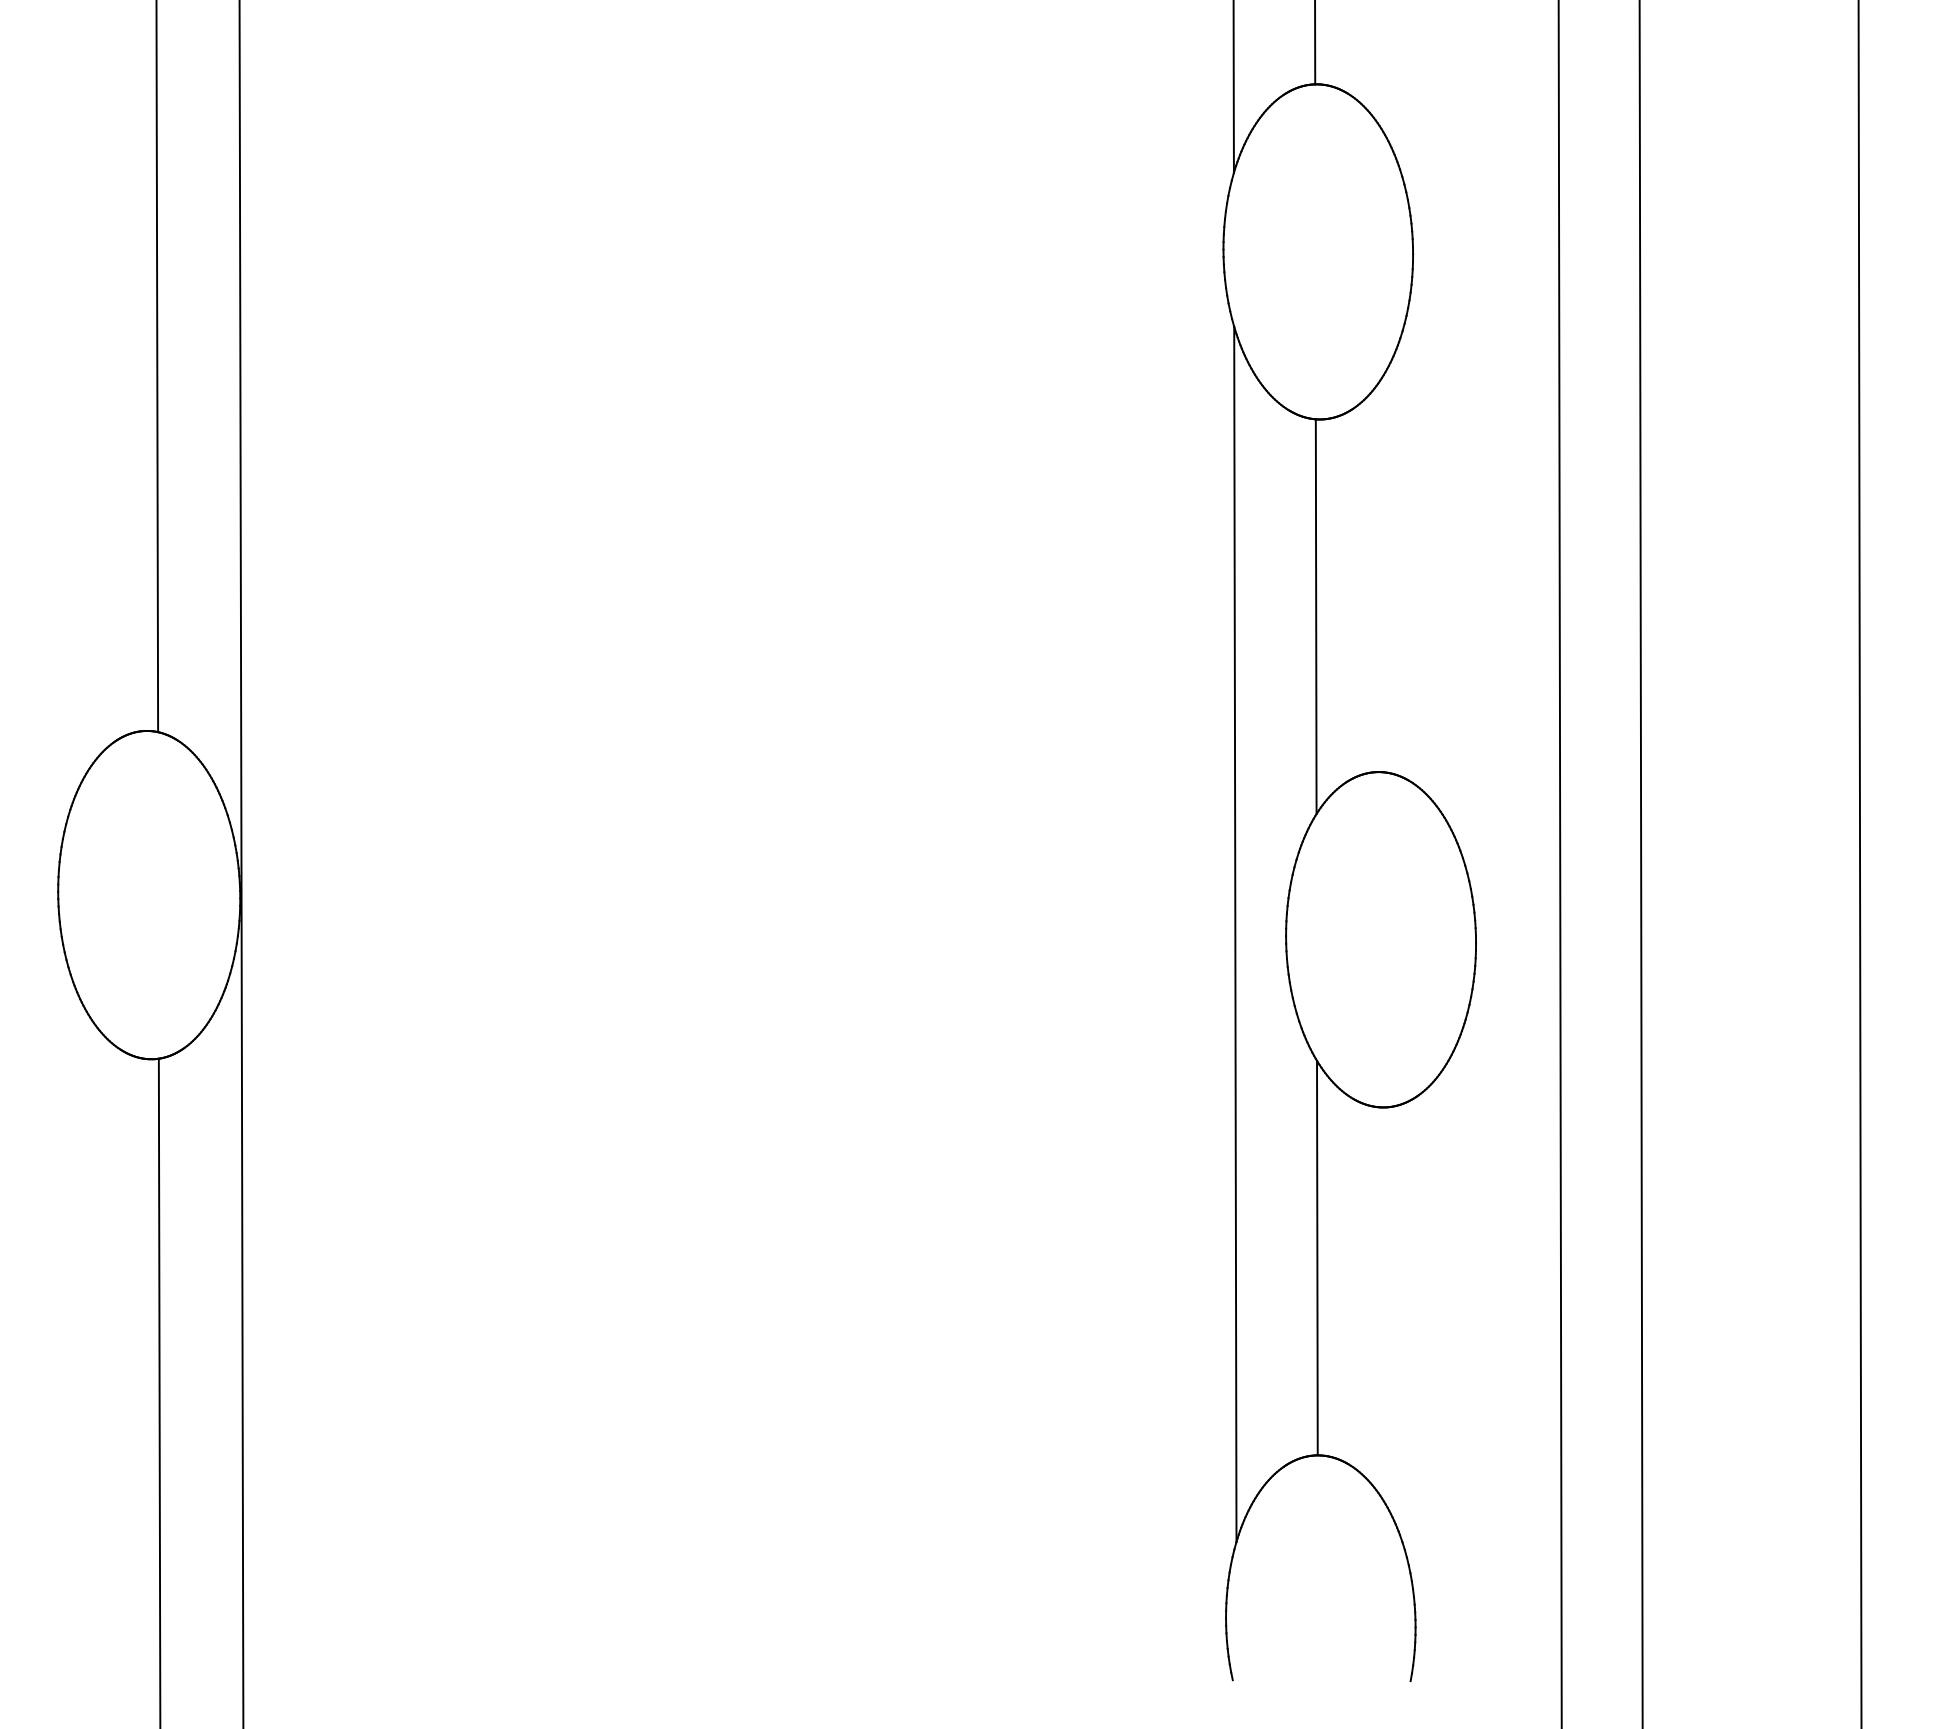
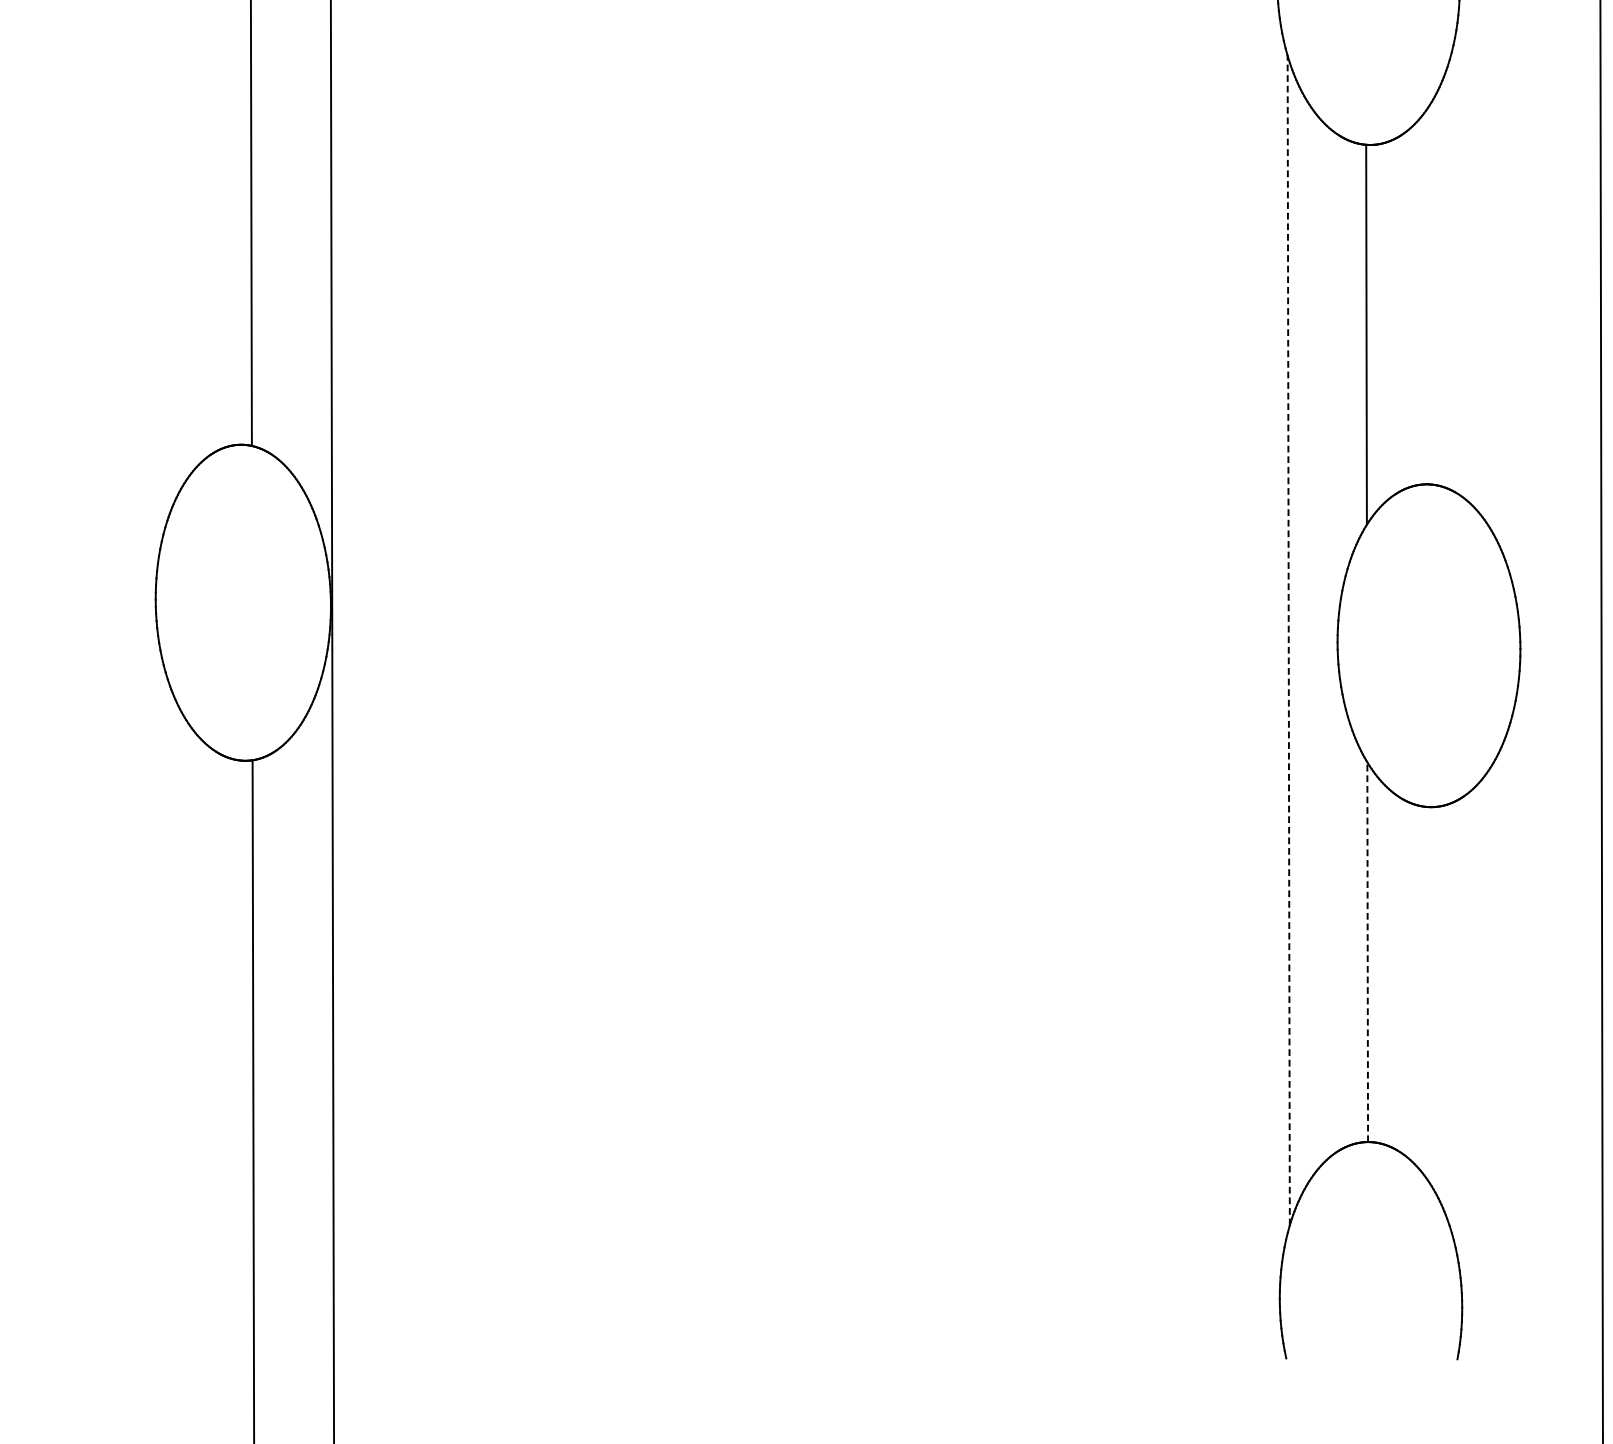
line: (1235, 934) -> (1288, 640), solid -> dashed
line: (1317, 1257) -> (1367, 951), solid -> dashed

